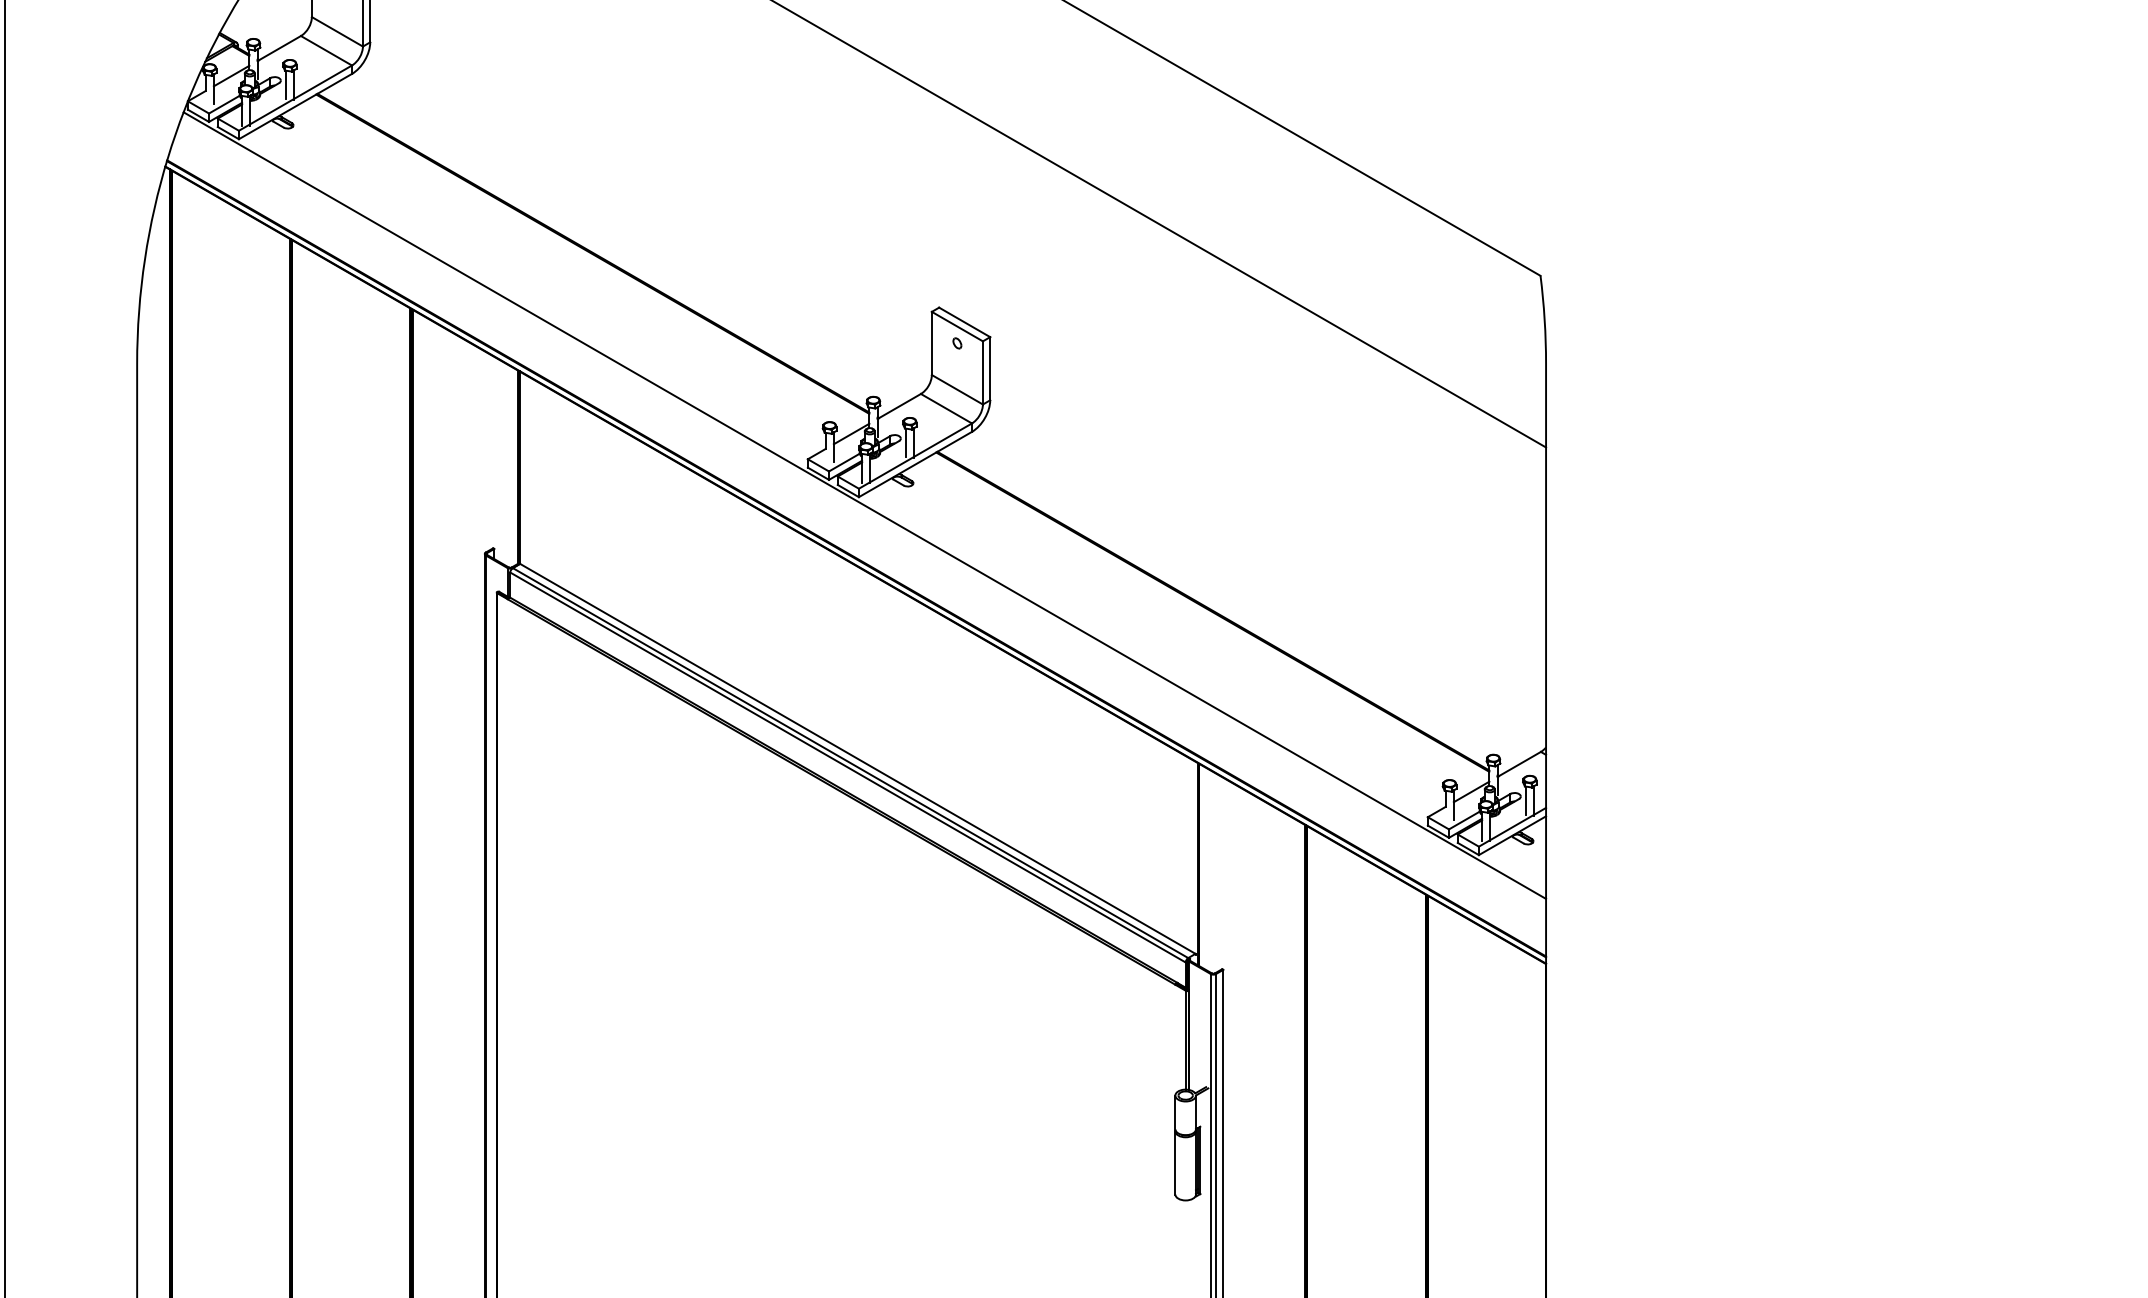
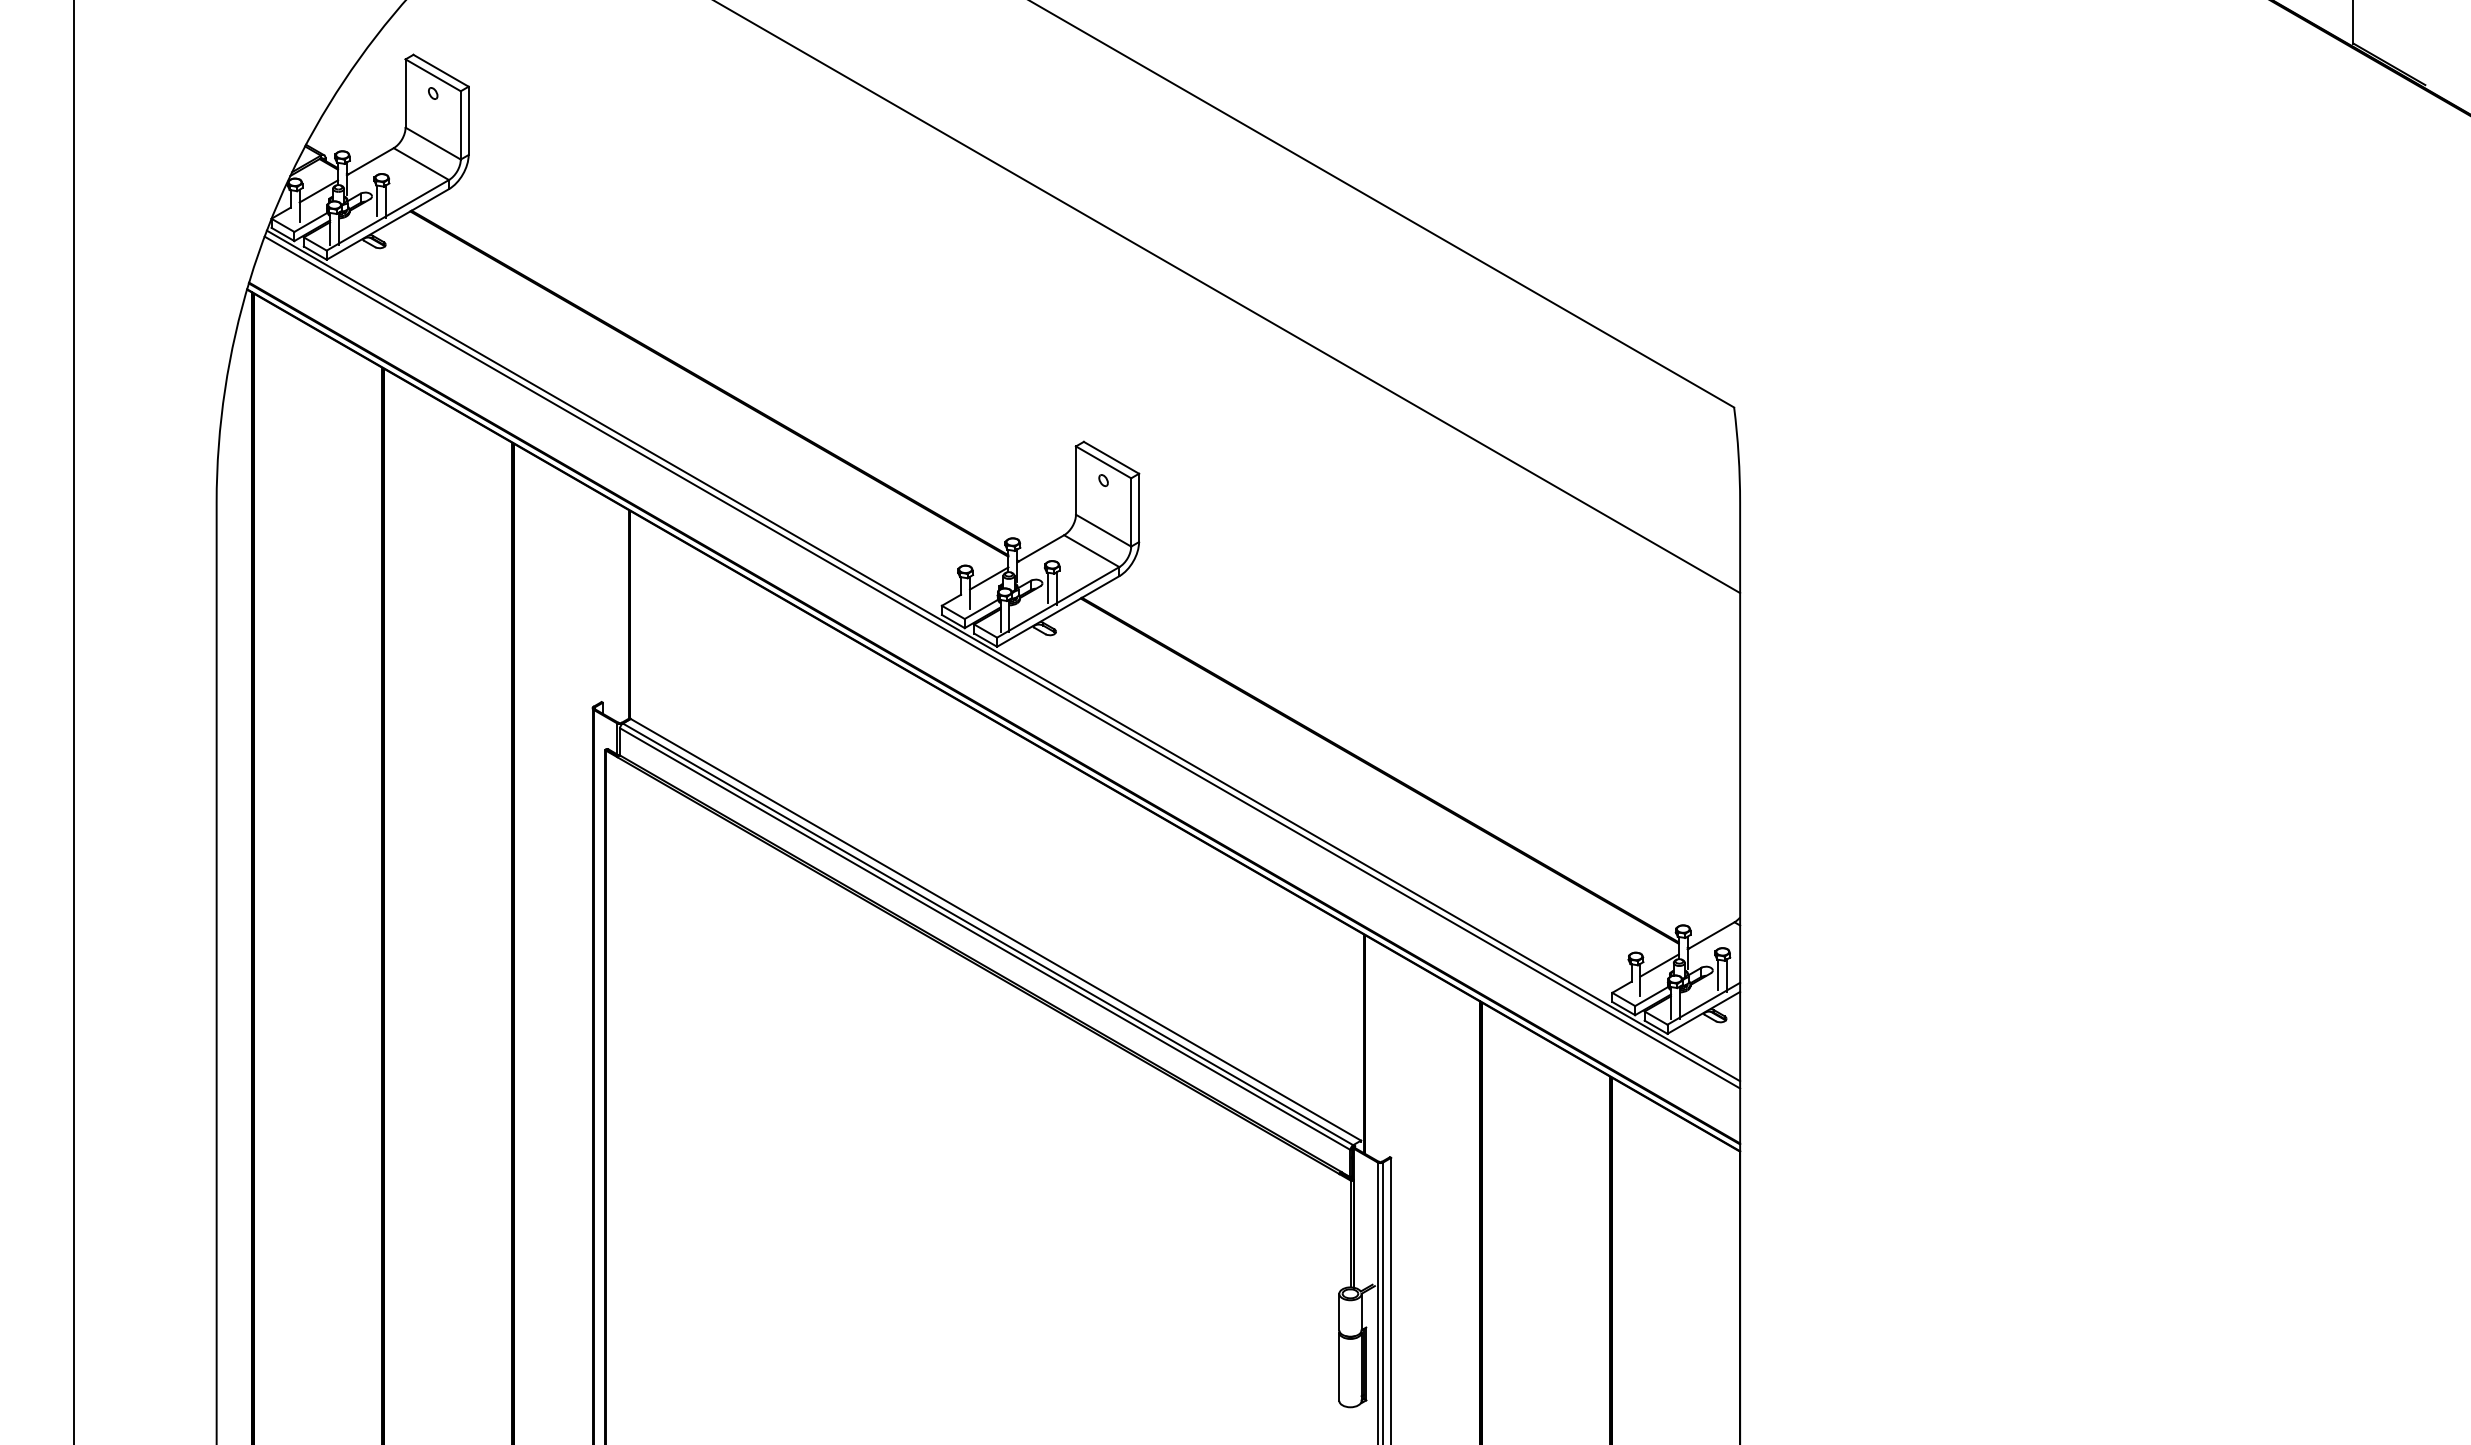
line: (863, 511) -> (1002, 662), added

